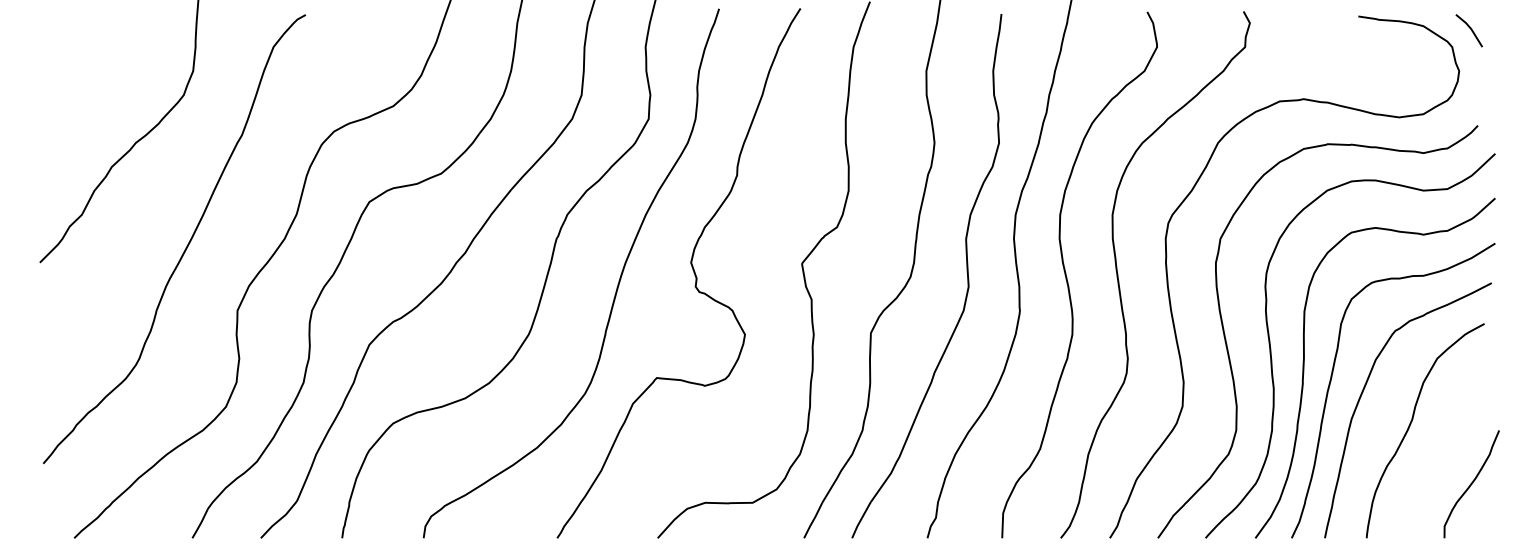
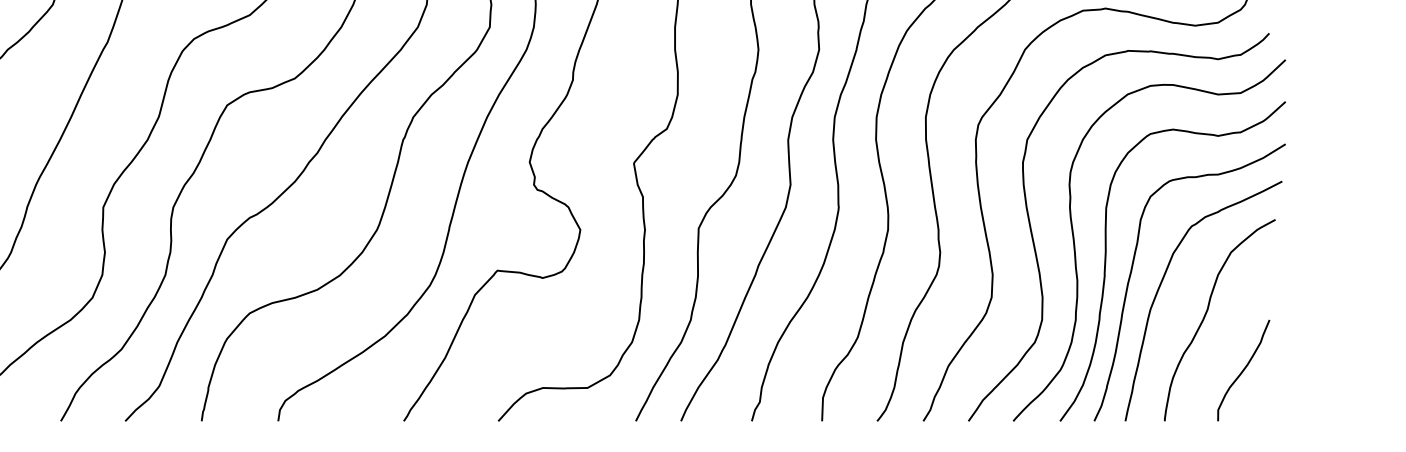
curve: (1471, 484) -> (1243, 370), moved

